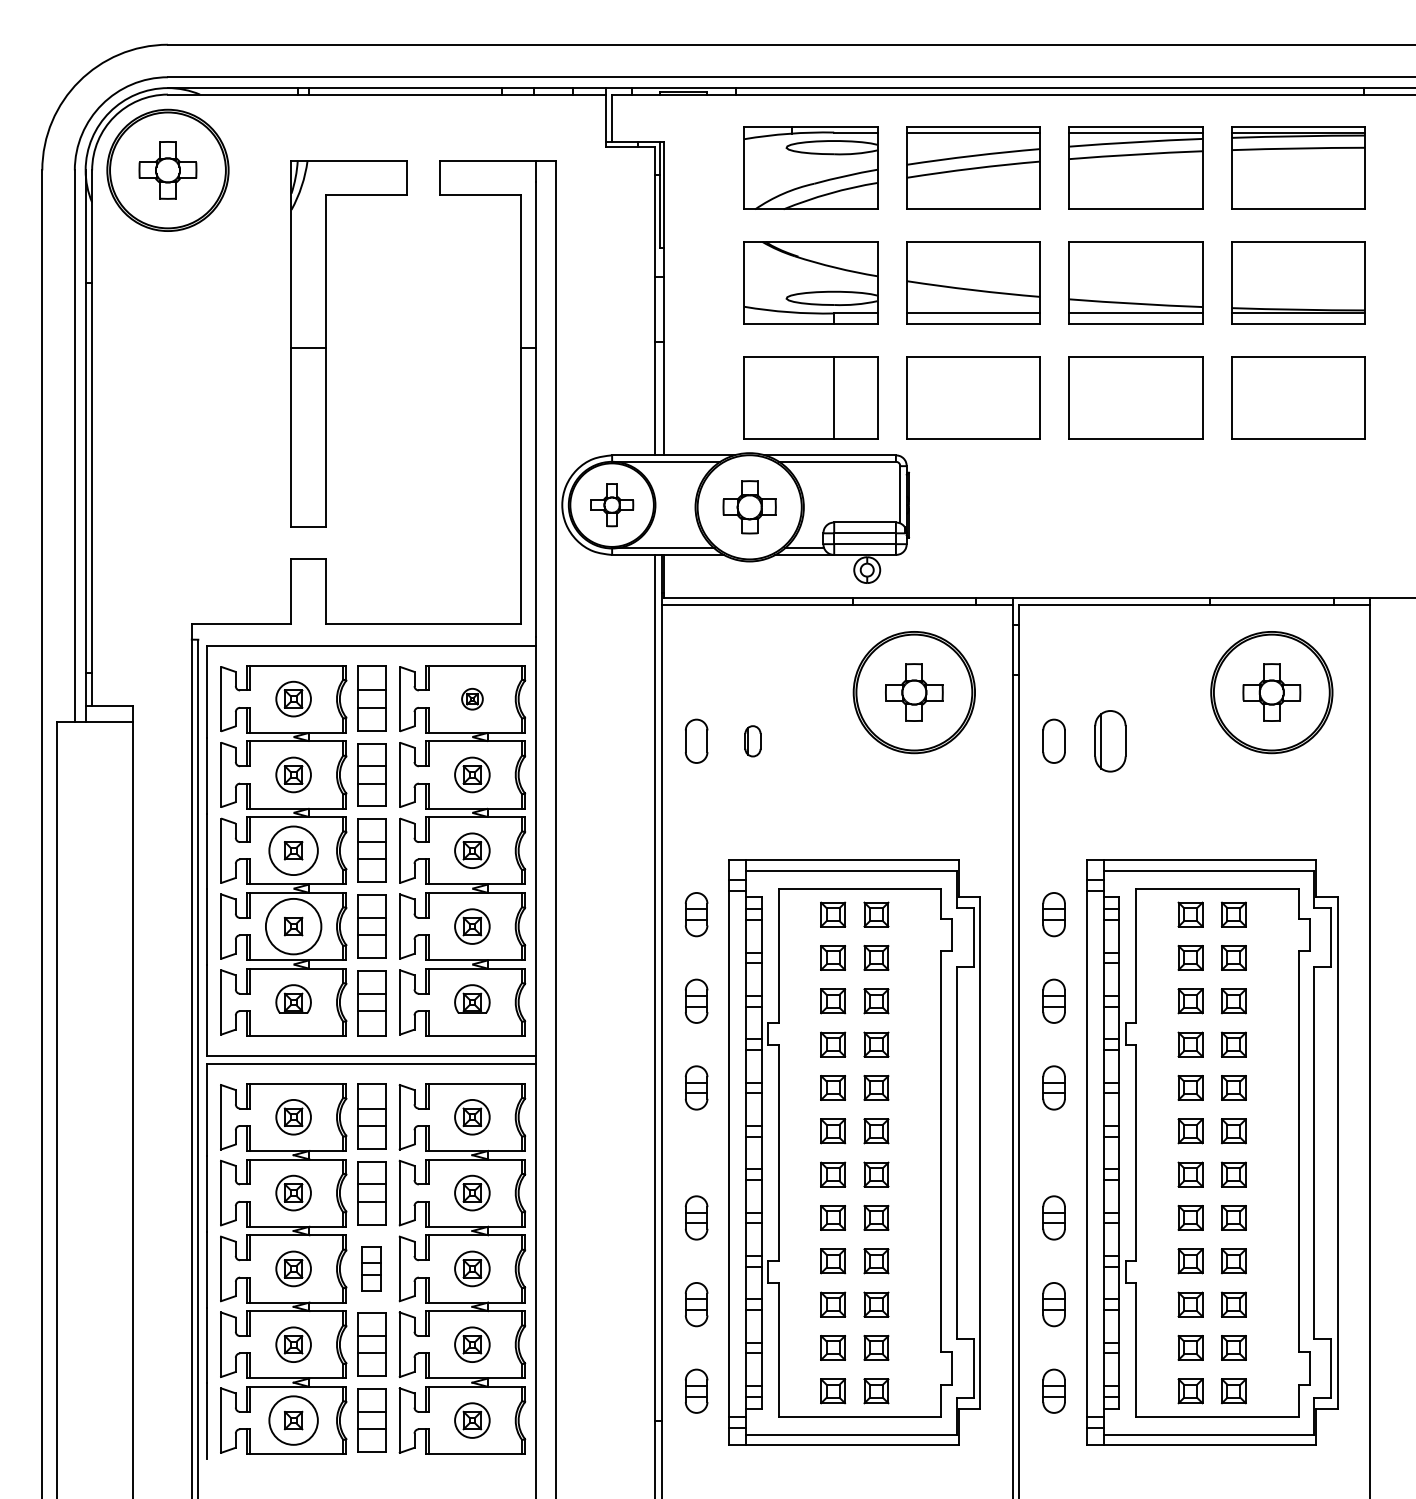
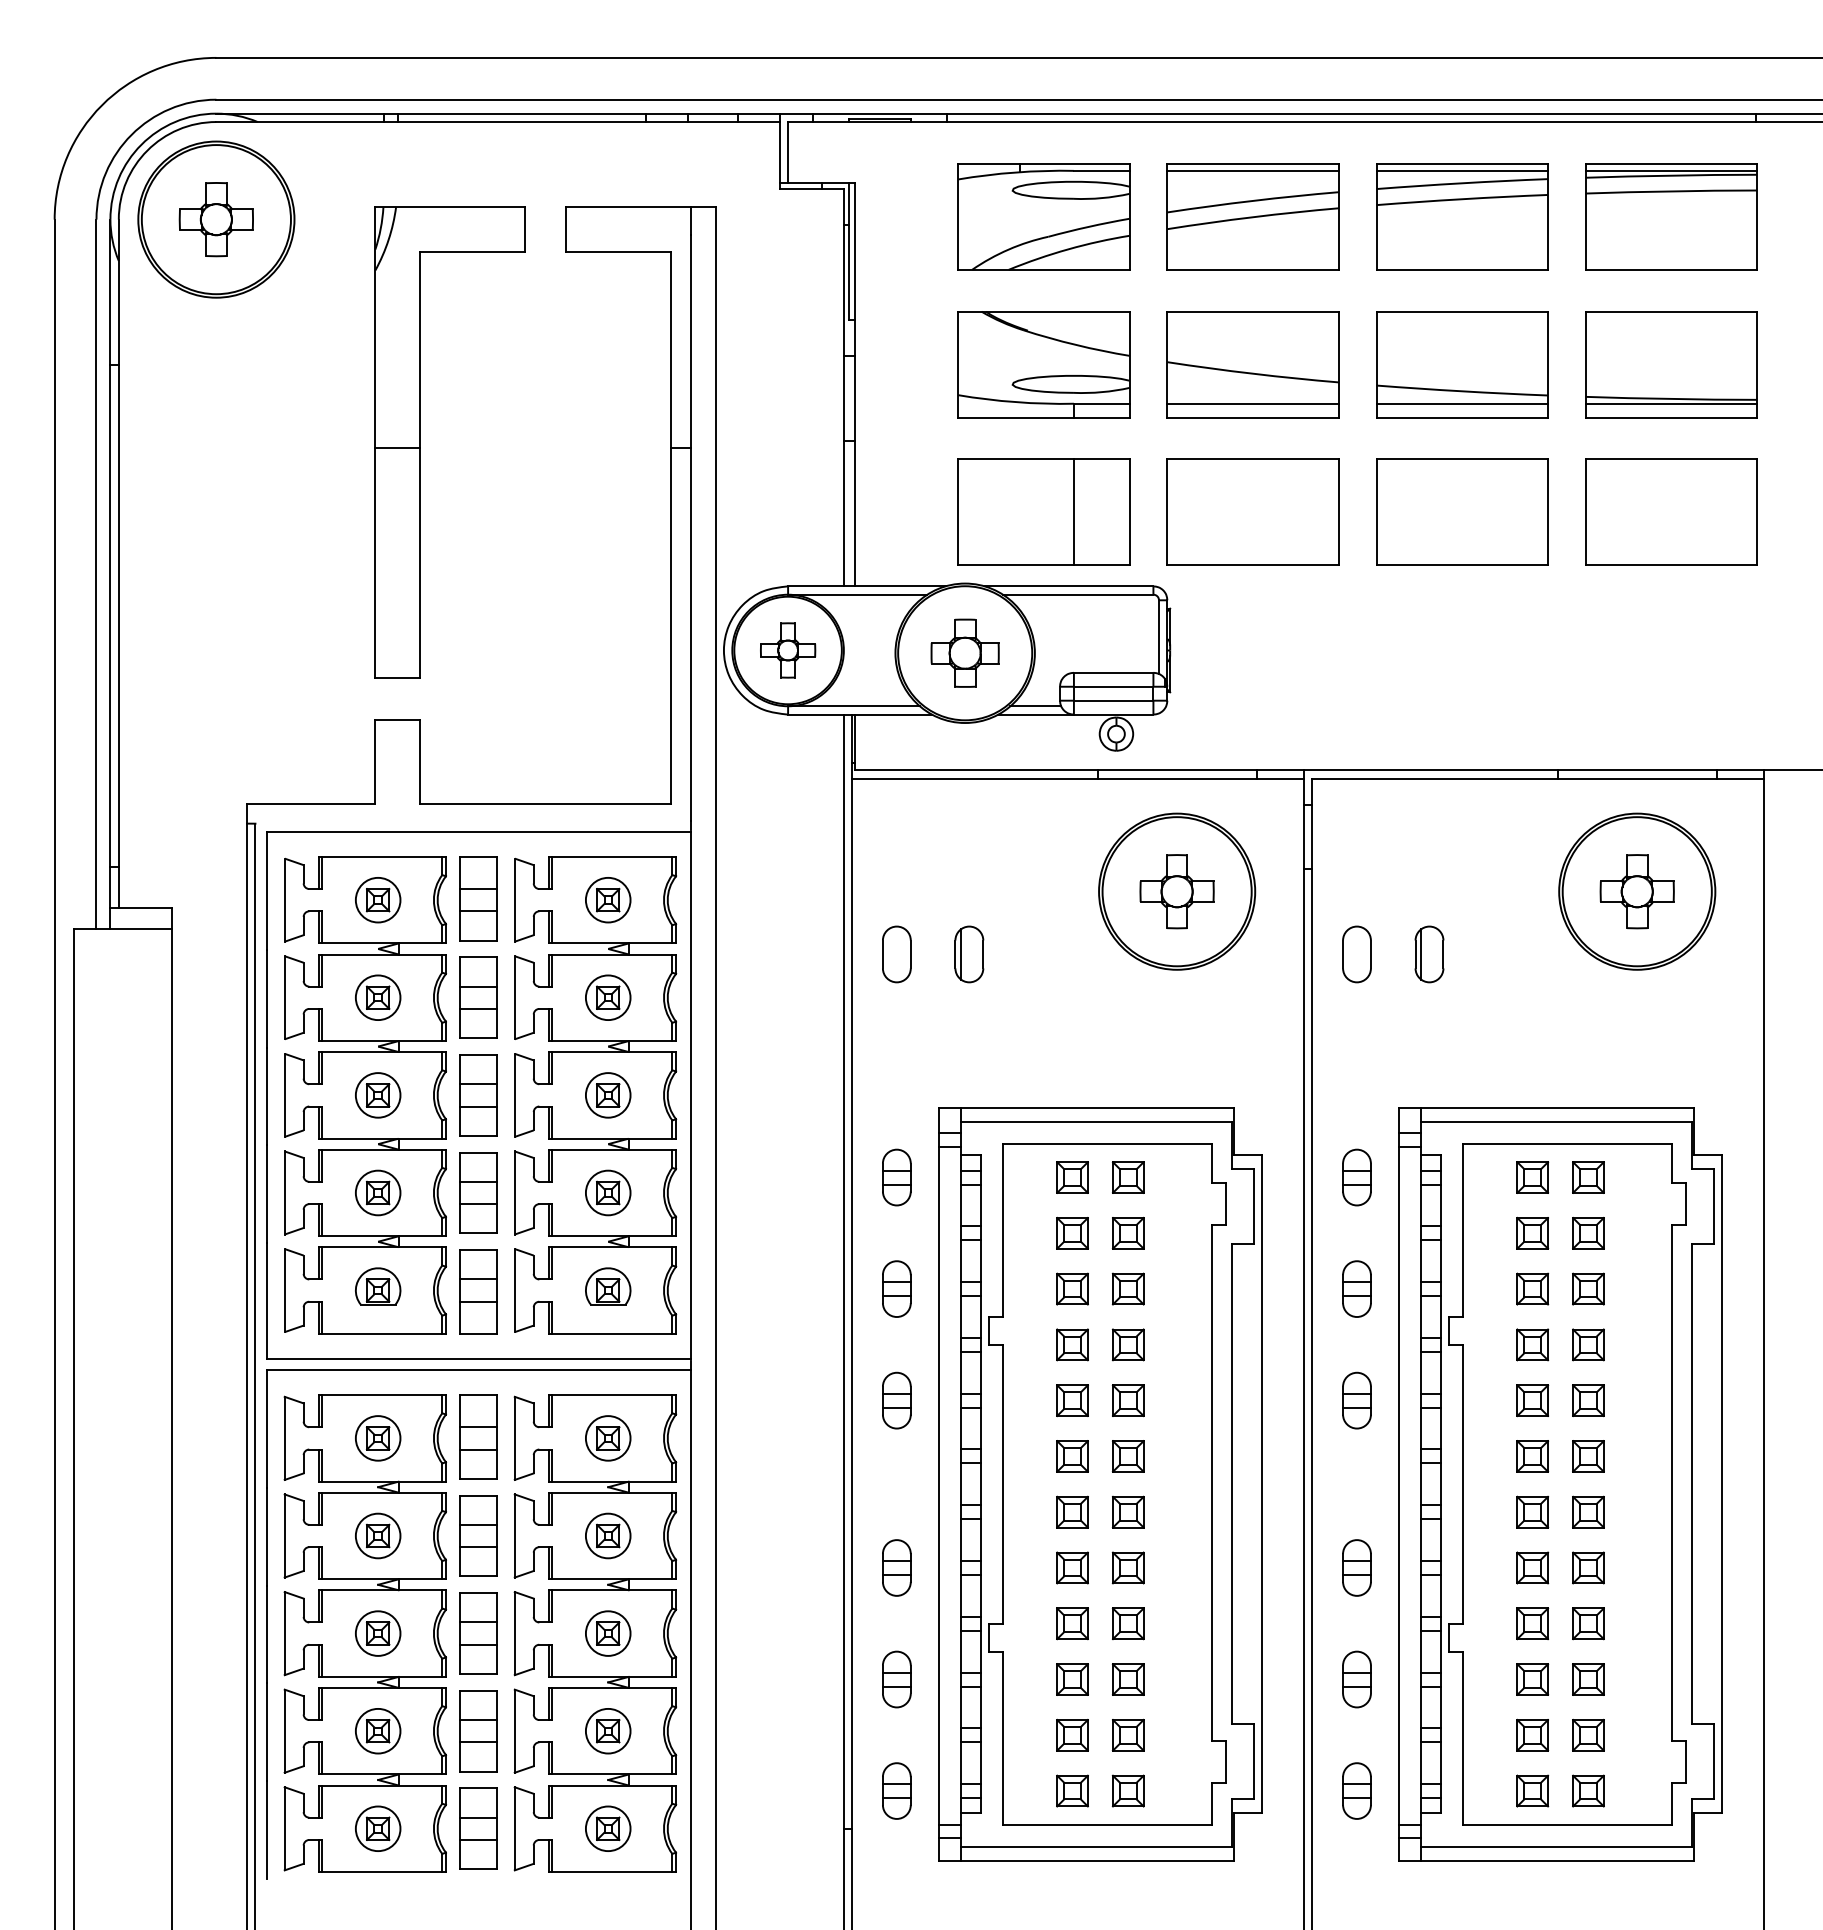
part: (472, 699) -> (608, 900), size x1.67
part: (753, 741) -> (969, 954), size x1.43
part: (1110, 741) -> (1429, 954), size x0.71
circle: (293, 850) -> (377, 1095), size x0.71
circle: (293, 926) -> (377, 1192), size x0.62
part: (371, 1268) -> (478, 1633), size x1.43
circle: (293, 1420) -> (377, 1828), size x0.71

